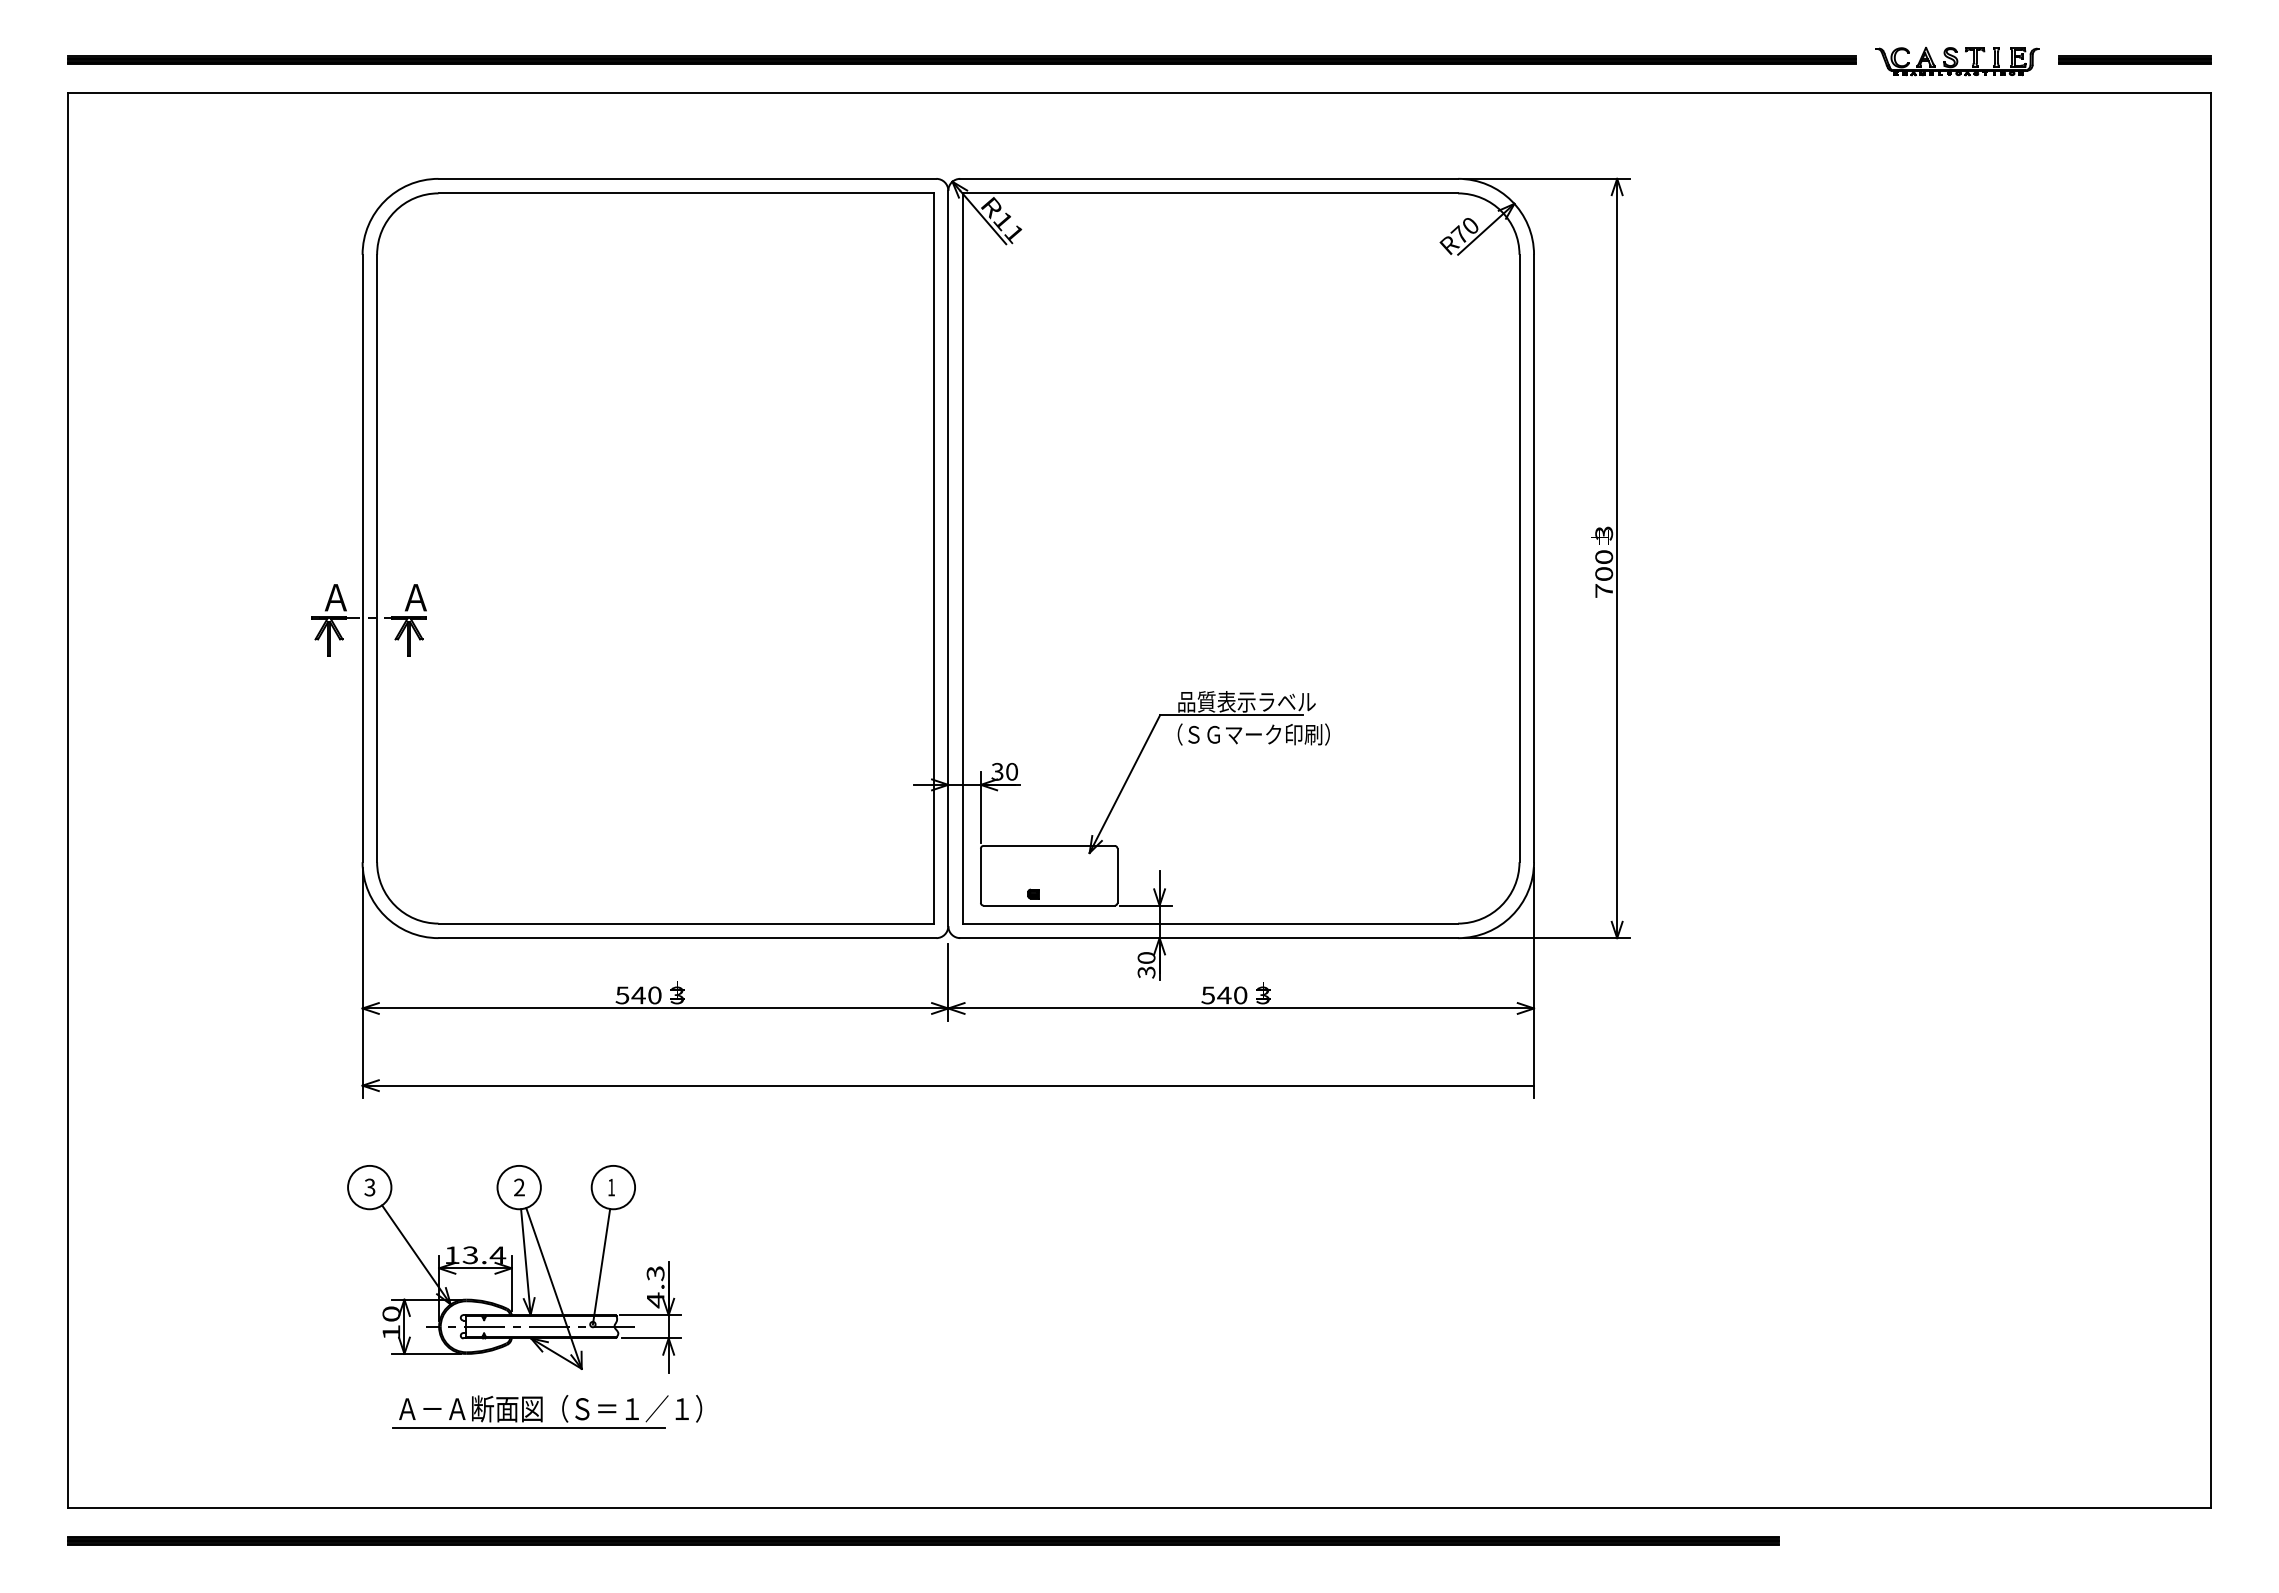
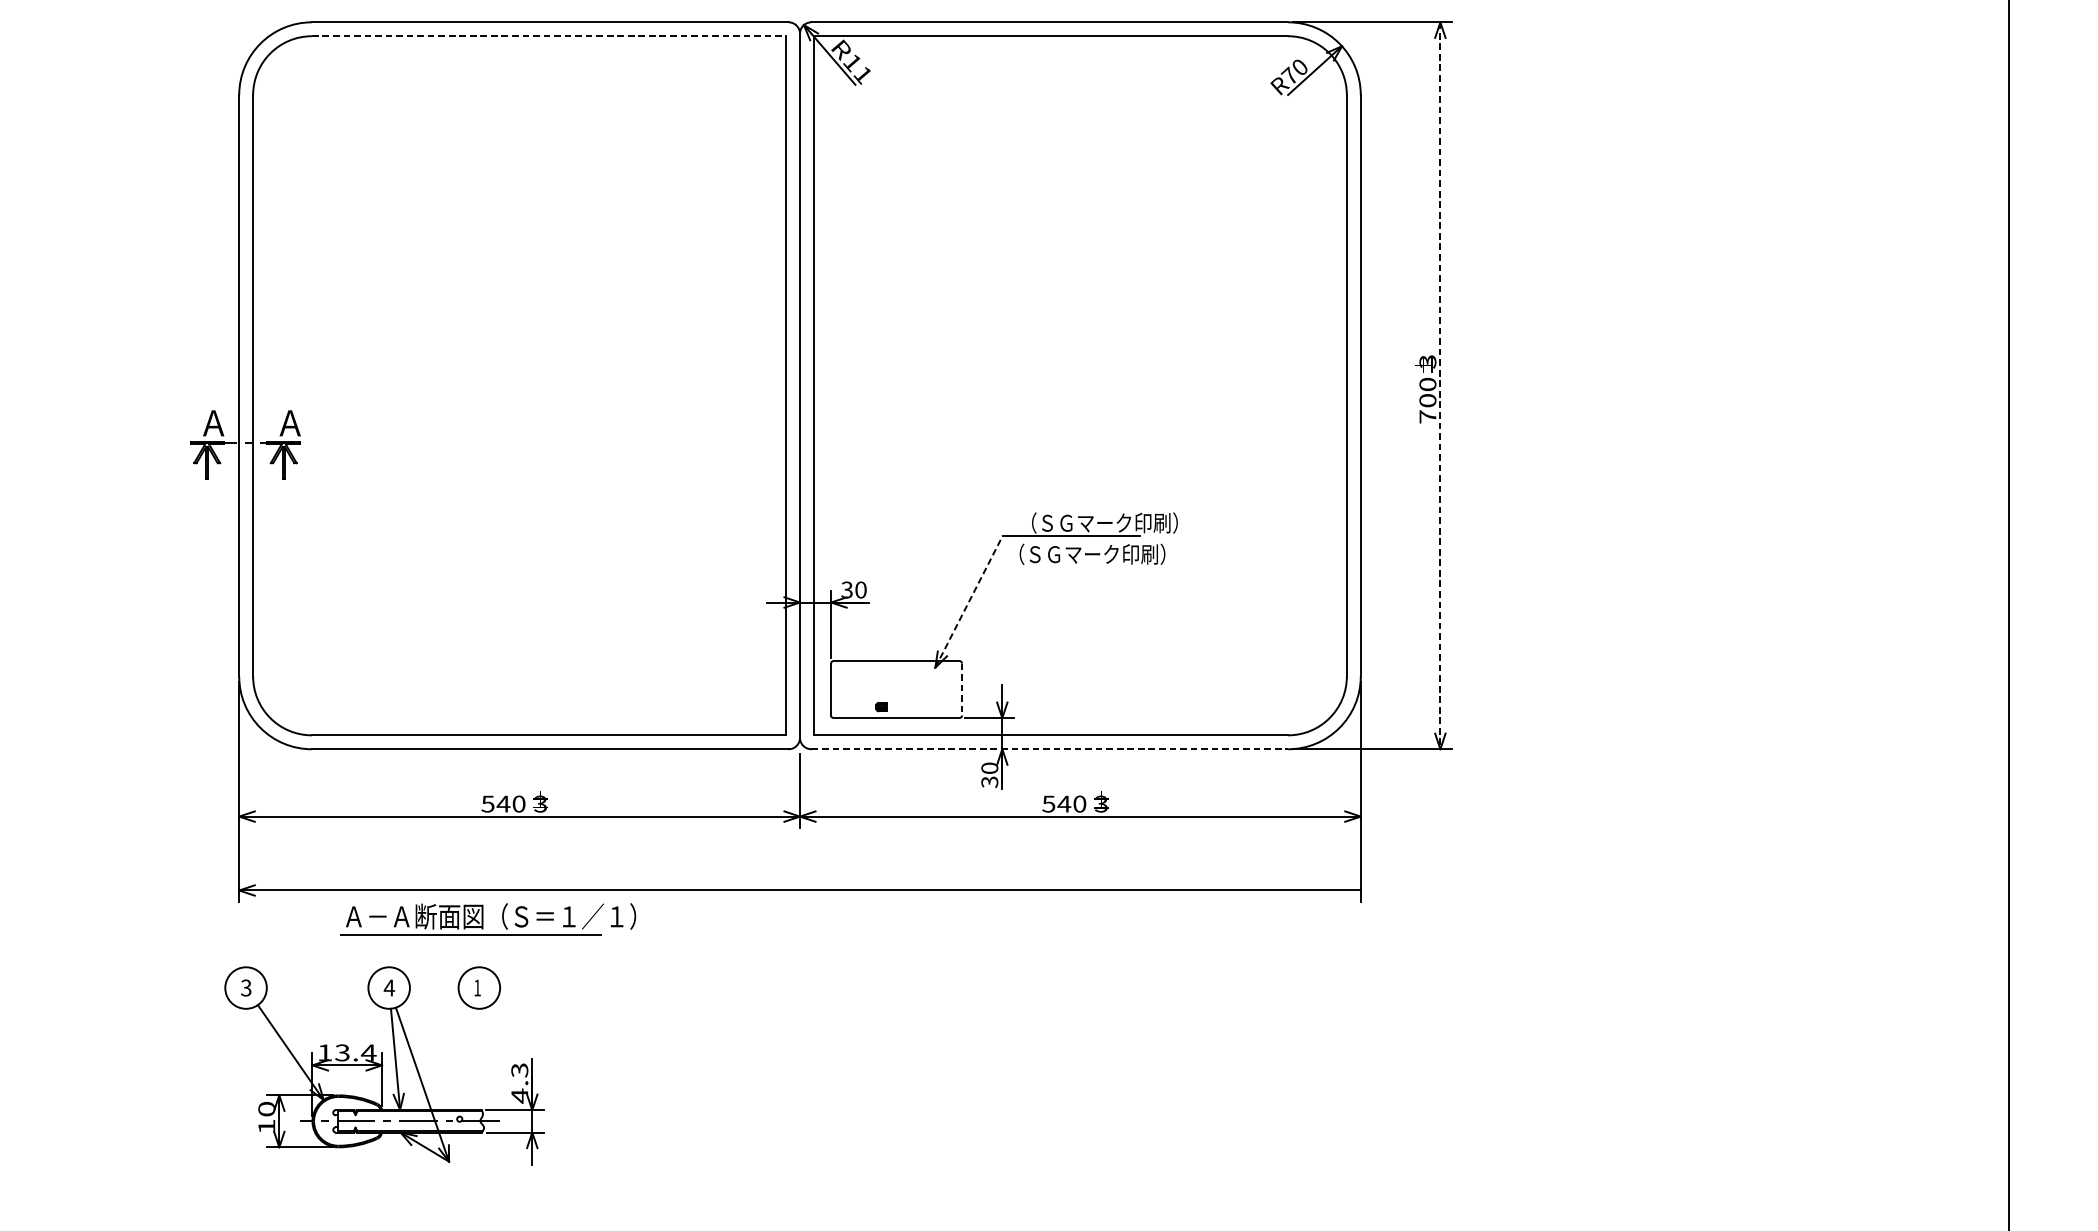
line: (686, 193) -> (549, 36), solid -> dashed
line: (1617, 558) -> (1440, 385), solid -> dashed
text: (1260, 701) -> (1098, 522), 品質表示ラベル -> （ＳＧマーク印刷）
line: (1125, 783) -> (969, 601), solid -> dashed
line: (1117, 876) -> (961, 690), solid -> dashed
line: (1209, 938) -> (1050, 749), solid -> dashed
text: (519, 1187) -> (389, 987), 2 -> 4
line: (601, 1266) -> (467, 1063), removed
part: (547, 1411) -> (488, 919), moved

